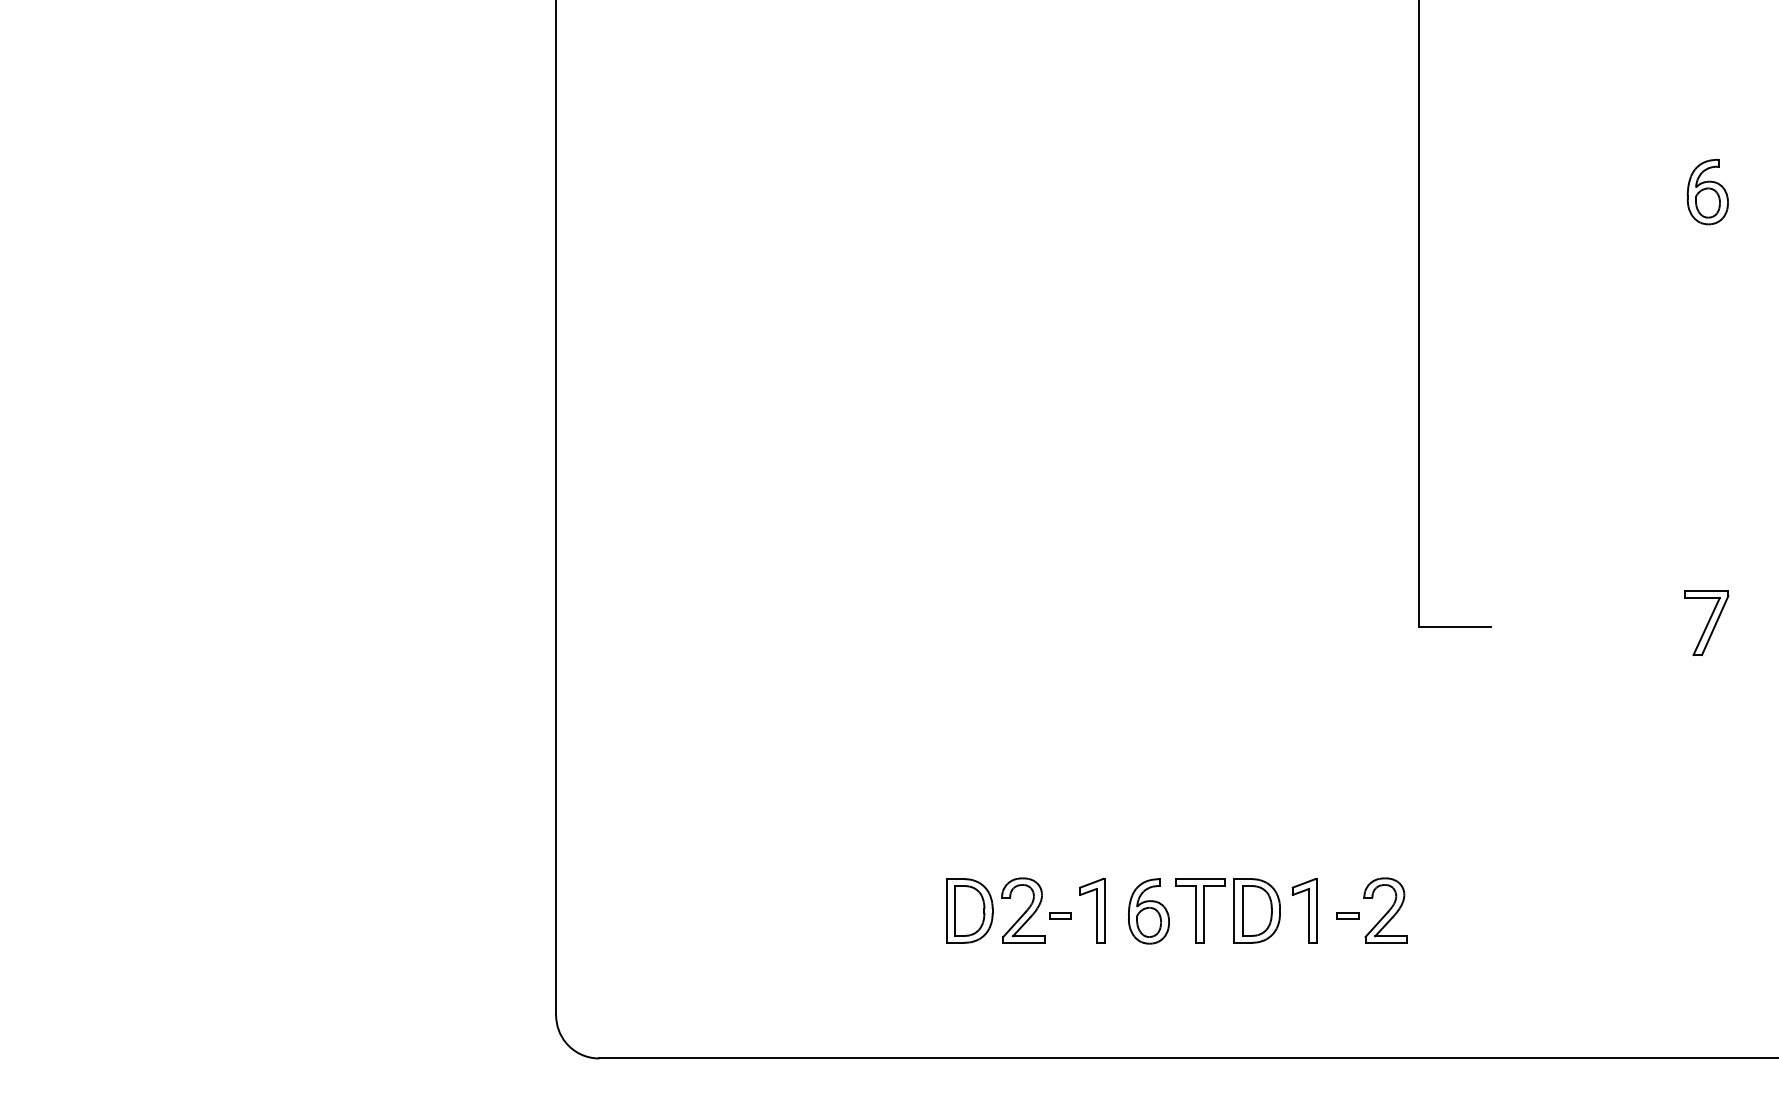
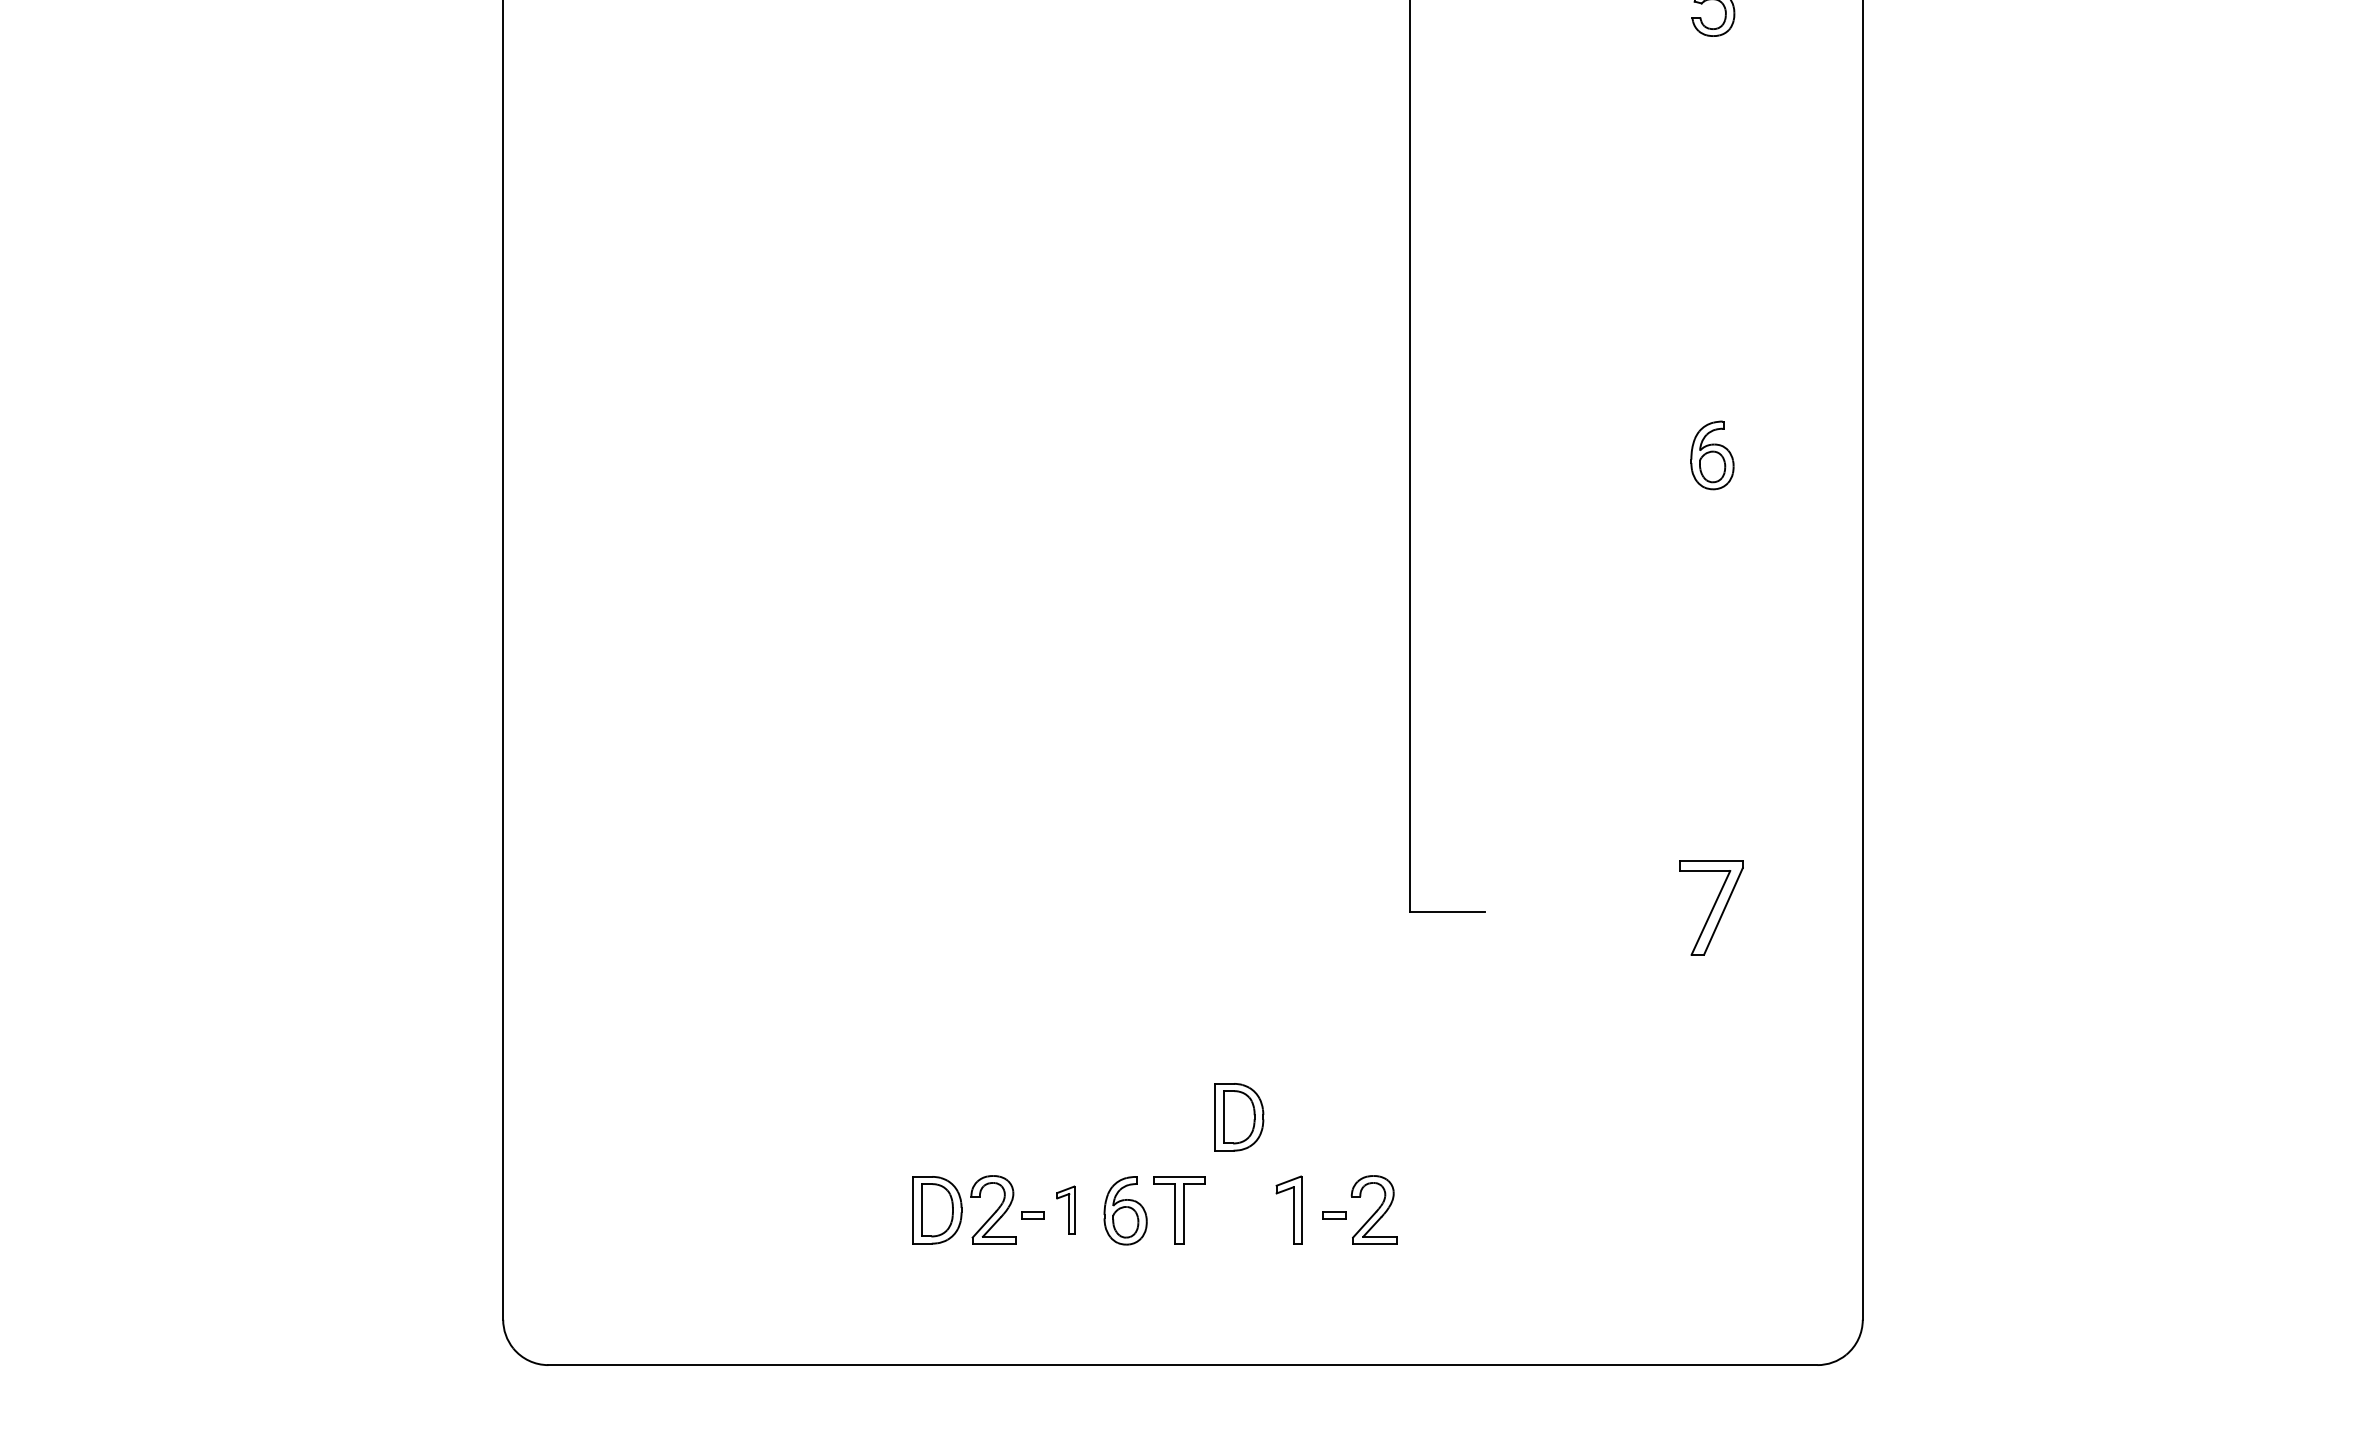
part: (1706, 623) -> (1711, 908), size x1.4
part: (1091, 910) -> (1065, 1209), size x0.7
part: (1257, 911) -> (1239, 1117), moved

